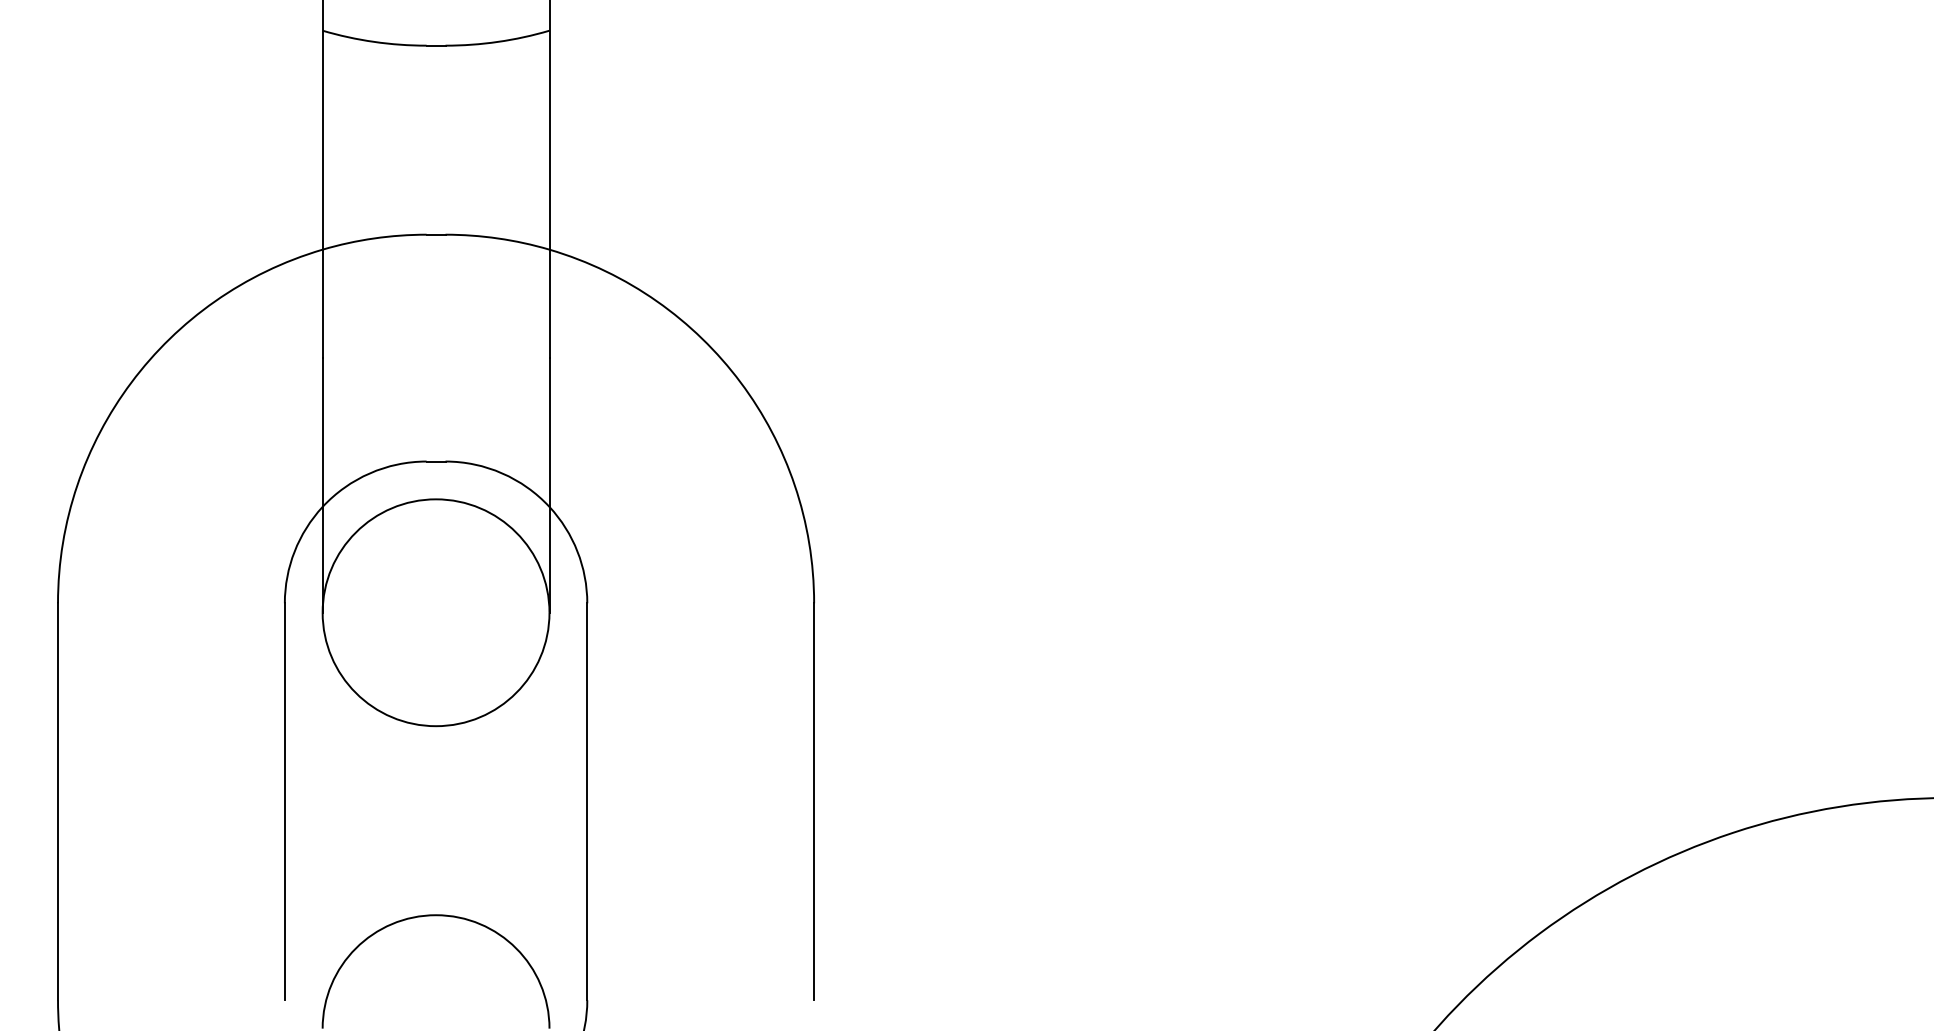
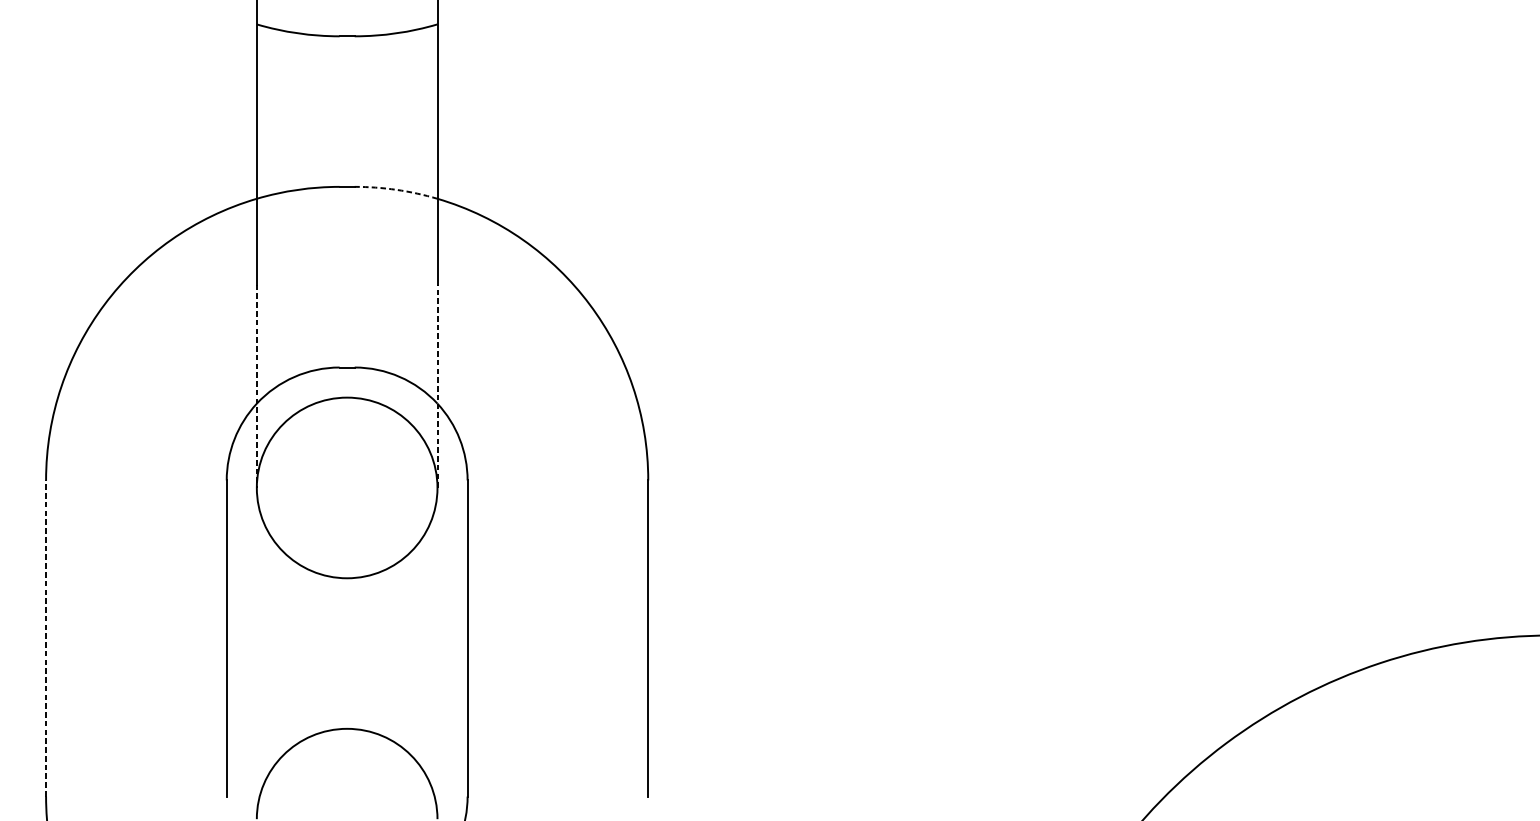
arc: (498, 238) -> (396, 189), solid -> dashed
line: (322, 485) -> (256, 386), solid -> dashed
line: (549, 485) -> (437, 386), solid -> dashed
line: (58, 801) -> (46, 638), solid -> dashed

